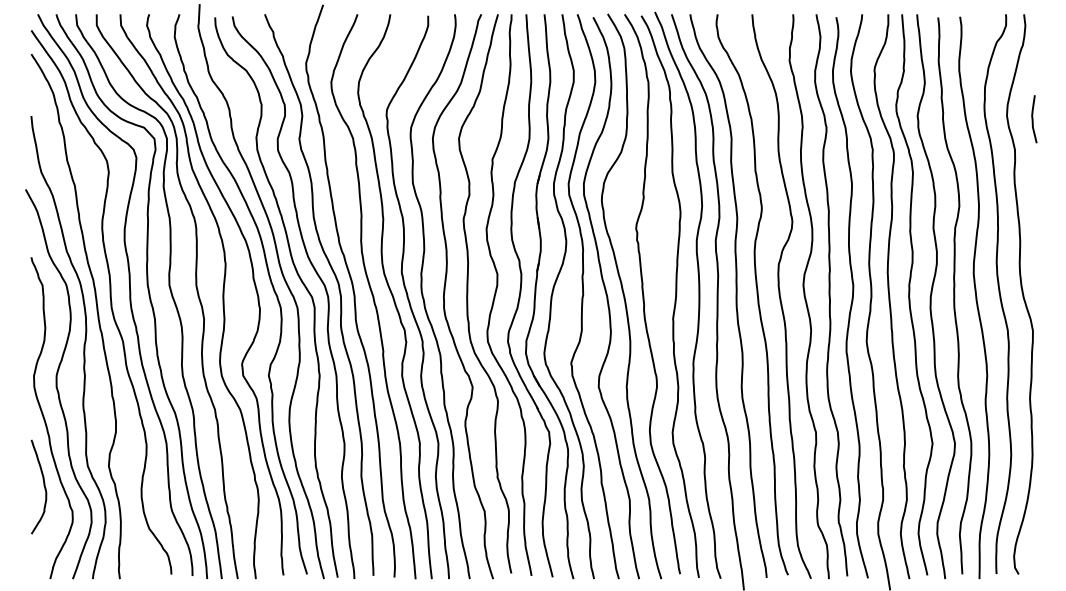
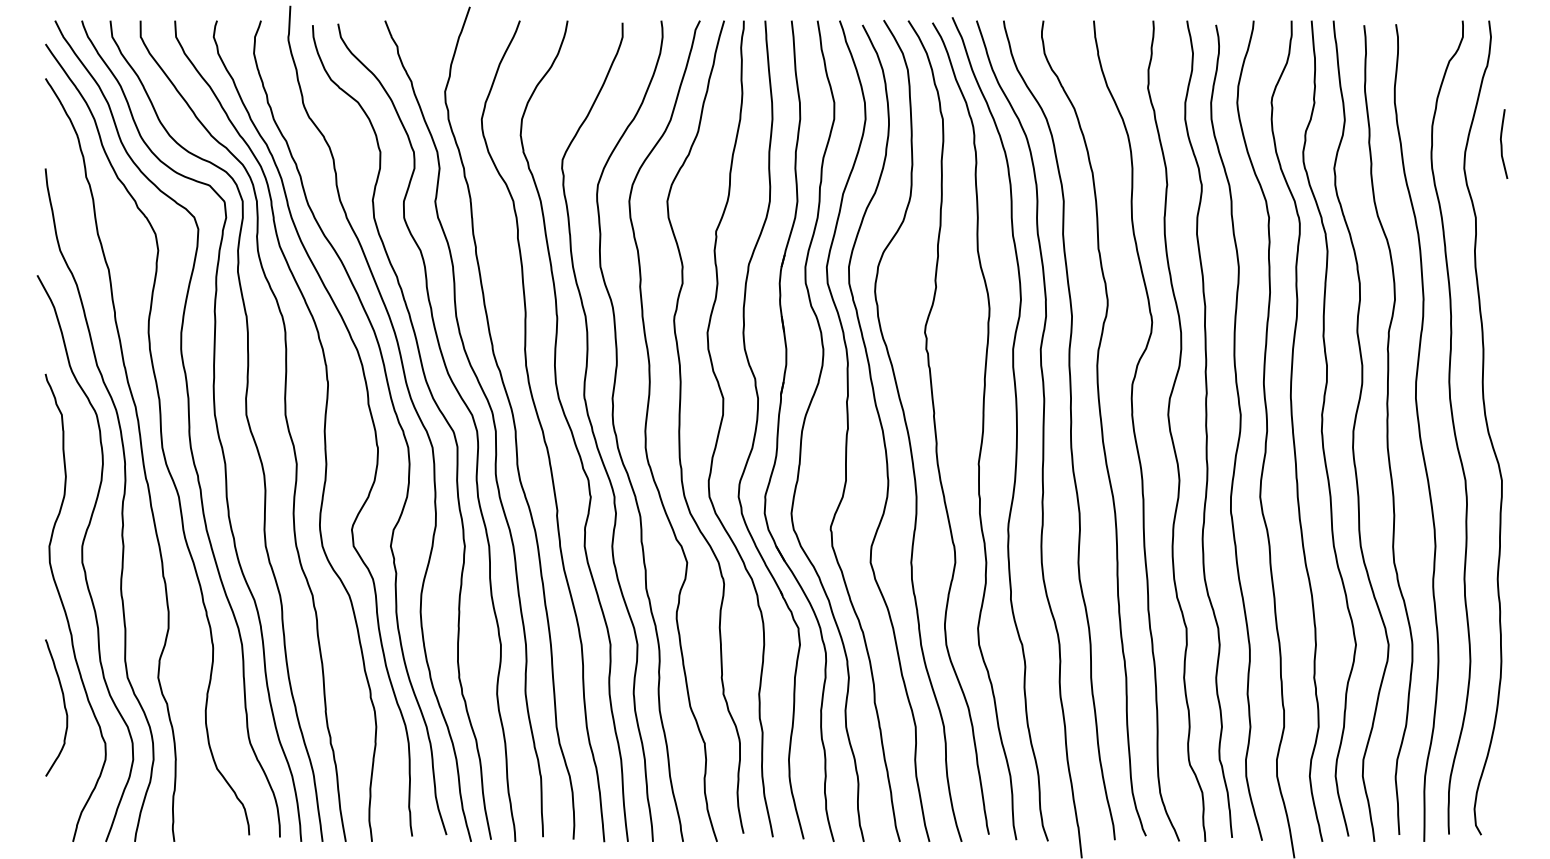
curve: (1033, 119) -> (1502, 144), moved

